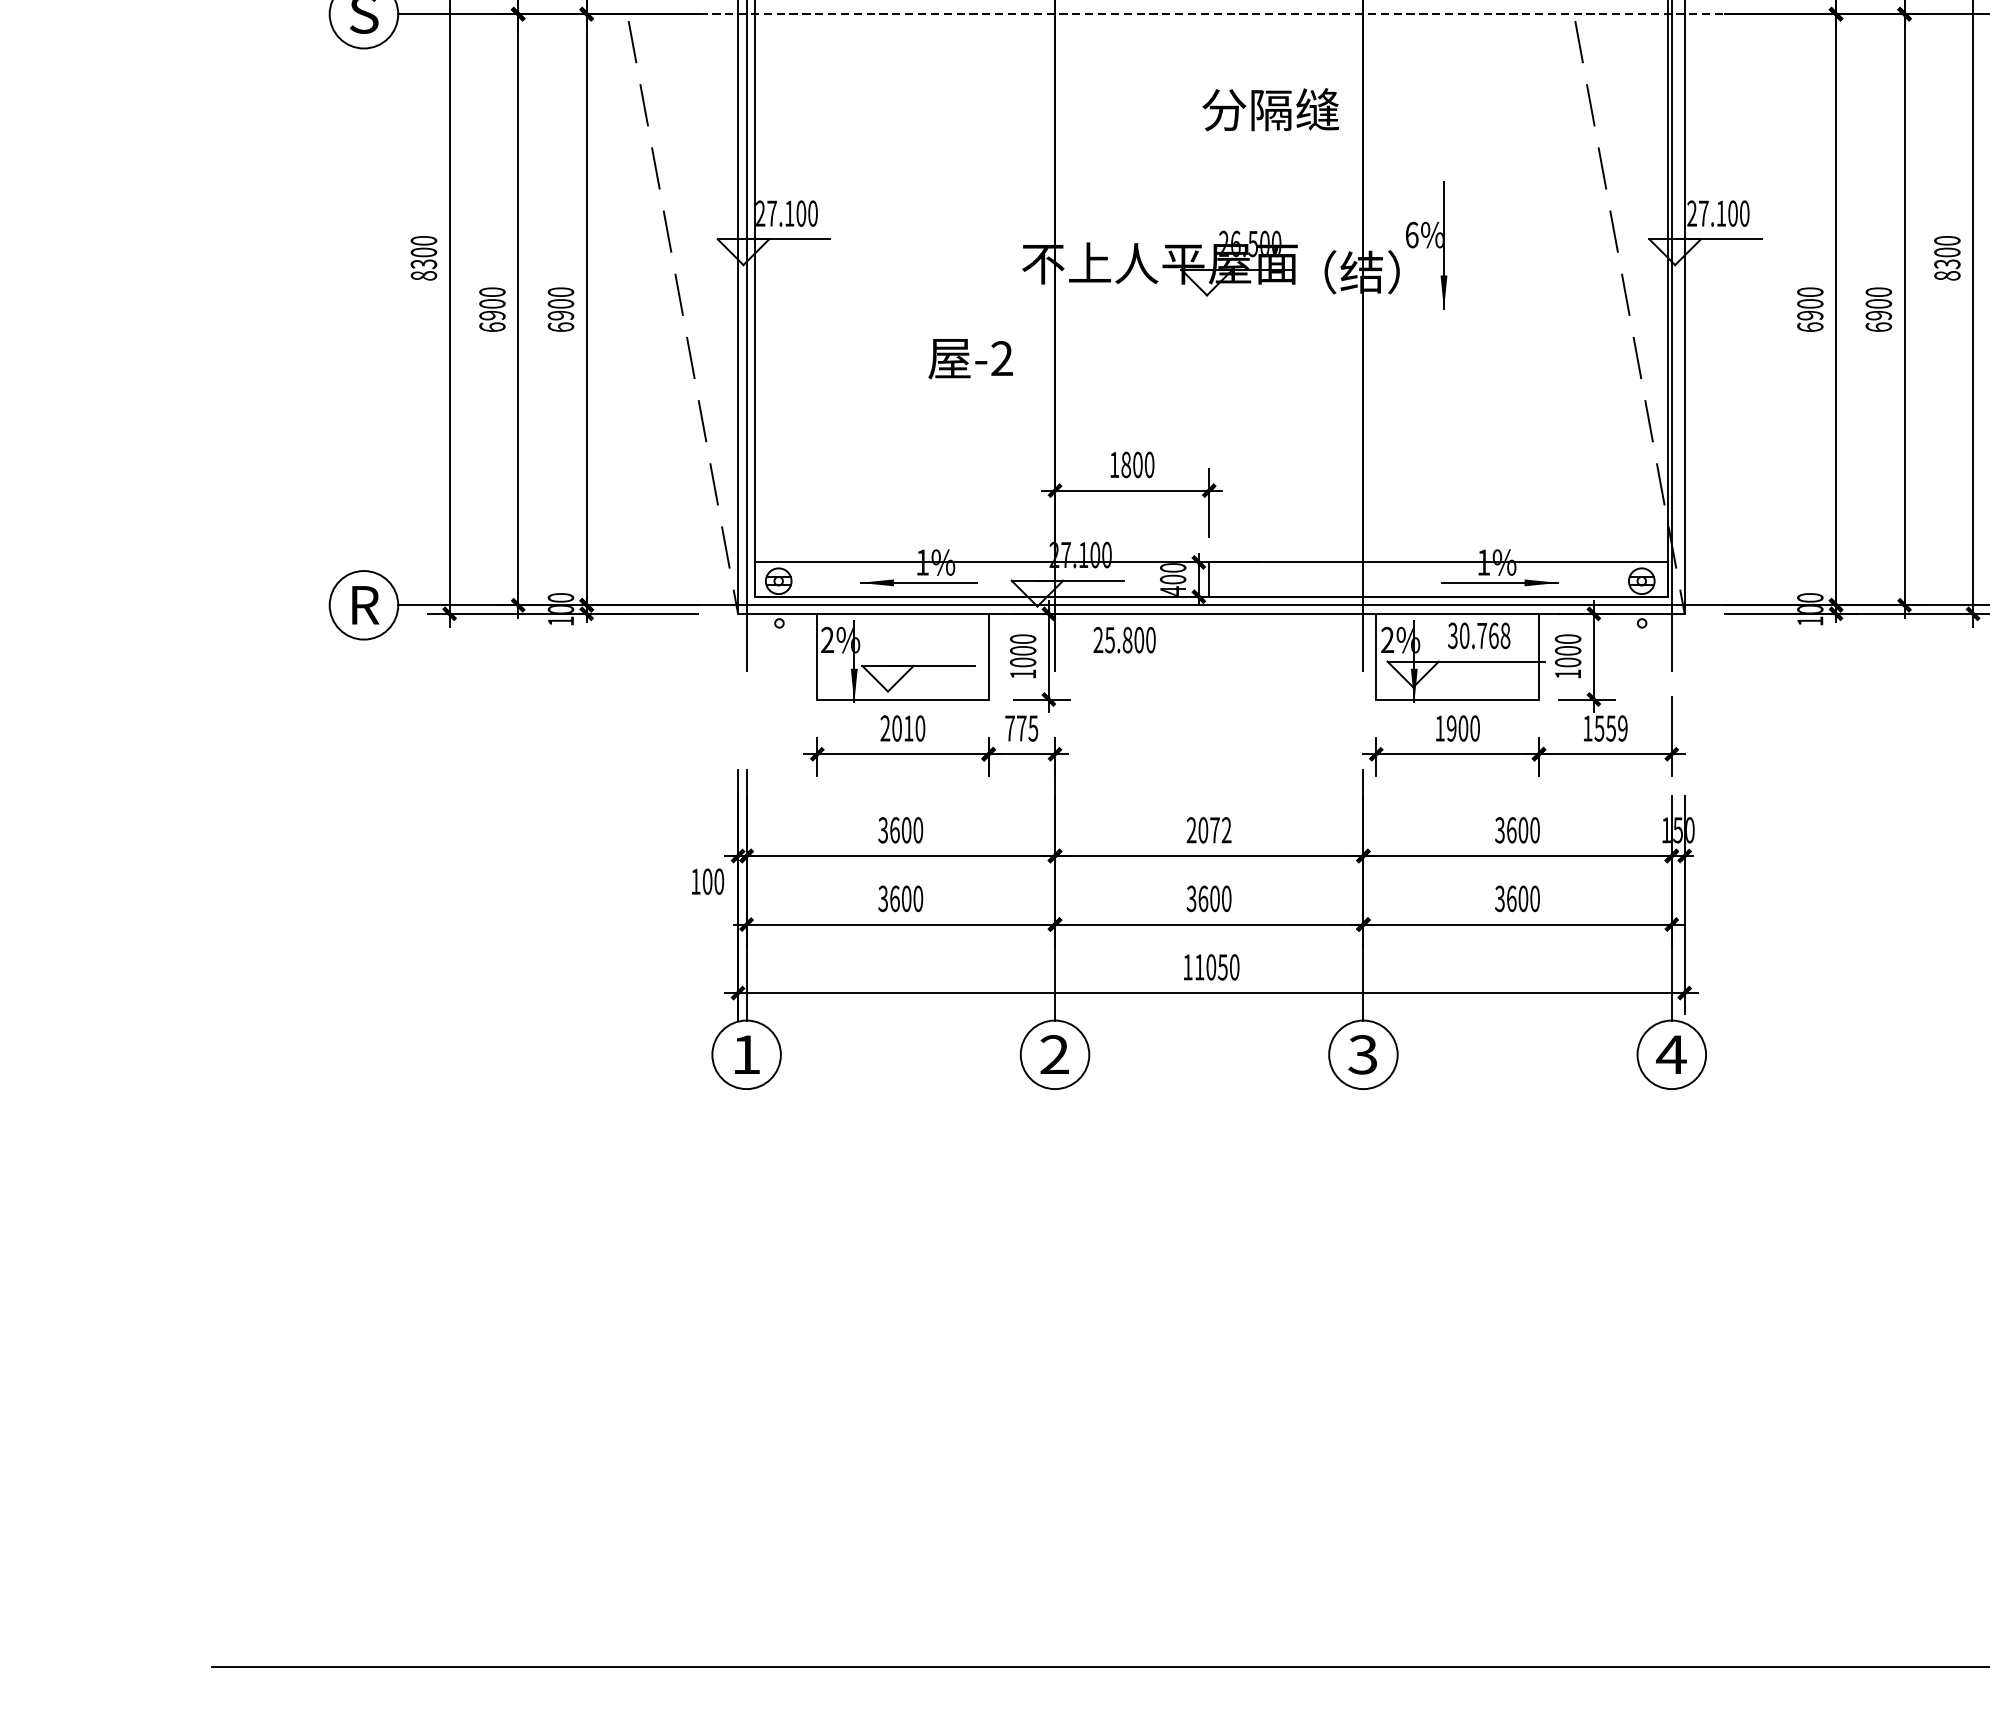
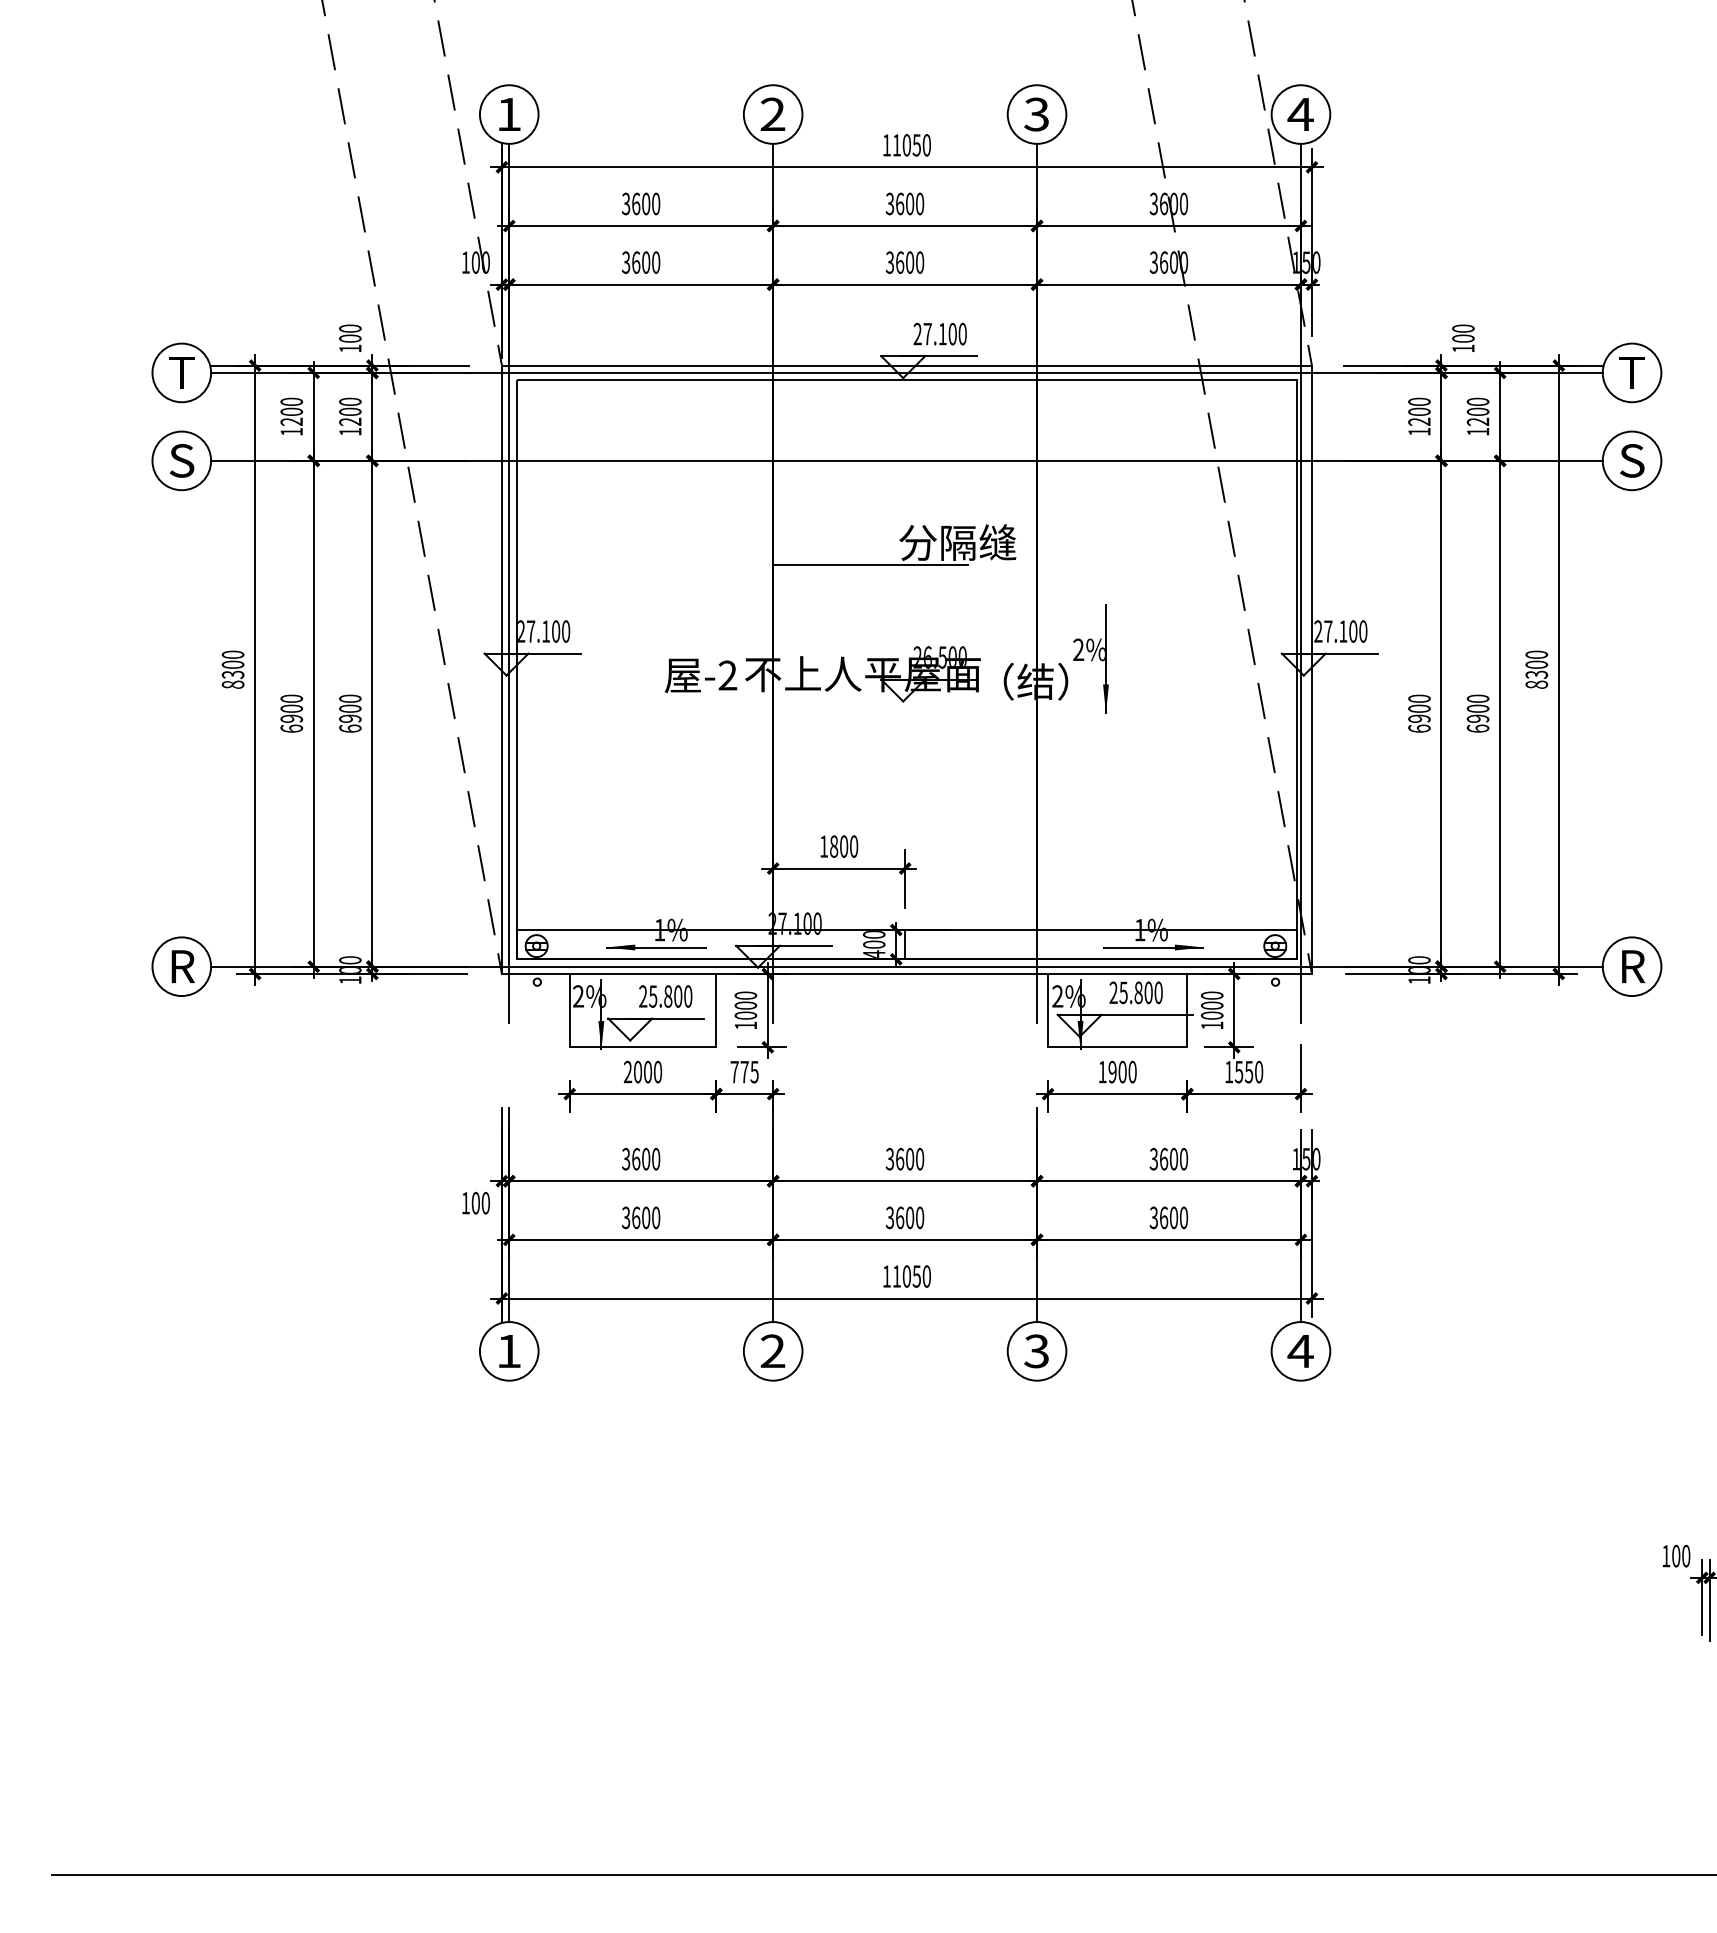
line: (1210, 13) -> (906, 460), dashed -> solid
line: (1168, 136) -> (870, 565), added
text: (1411, 234) -> (1078, 649), 6% -> 2%
text: (970, 358) -> (700, 675), moved
text: (1478, 635) -> (1135, 992), 30.768 -> 25.800
text: (1124, 640) -> (665, 996), moved
text: (909, 727) -> (648, 1071), 2010 -> 2000
text: (1623, 728) -> (1259, 1072), 1559 -> 1550
text: (1208, 830) -> (904, 1159), 2072 -> 3600

